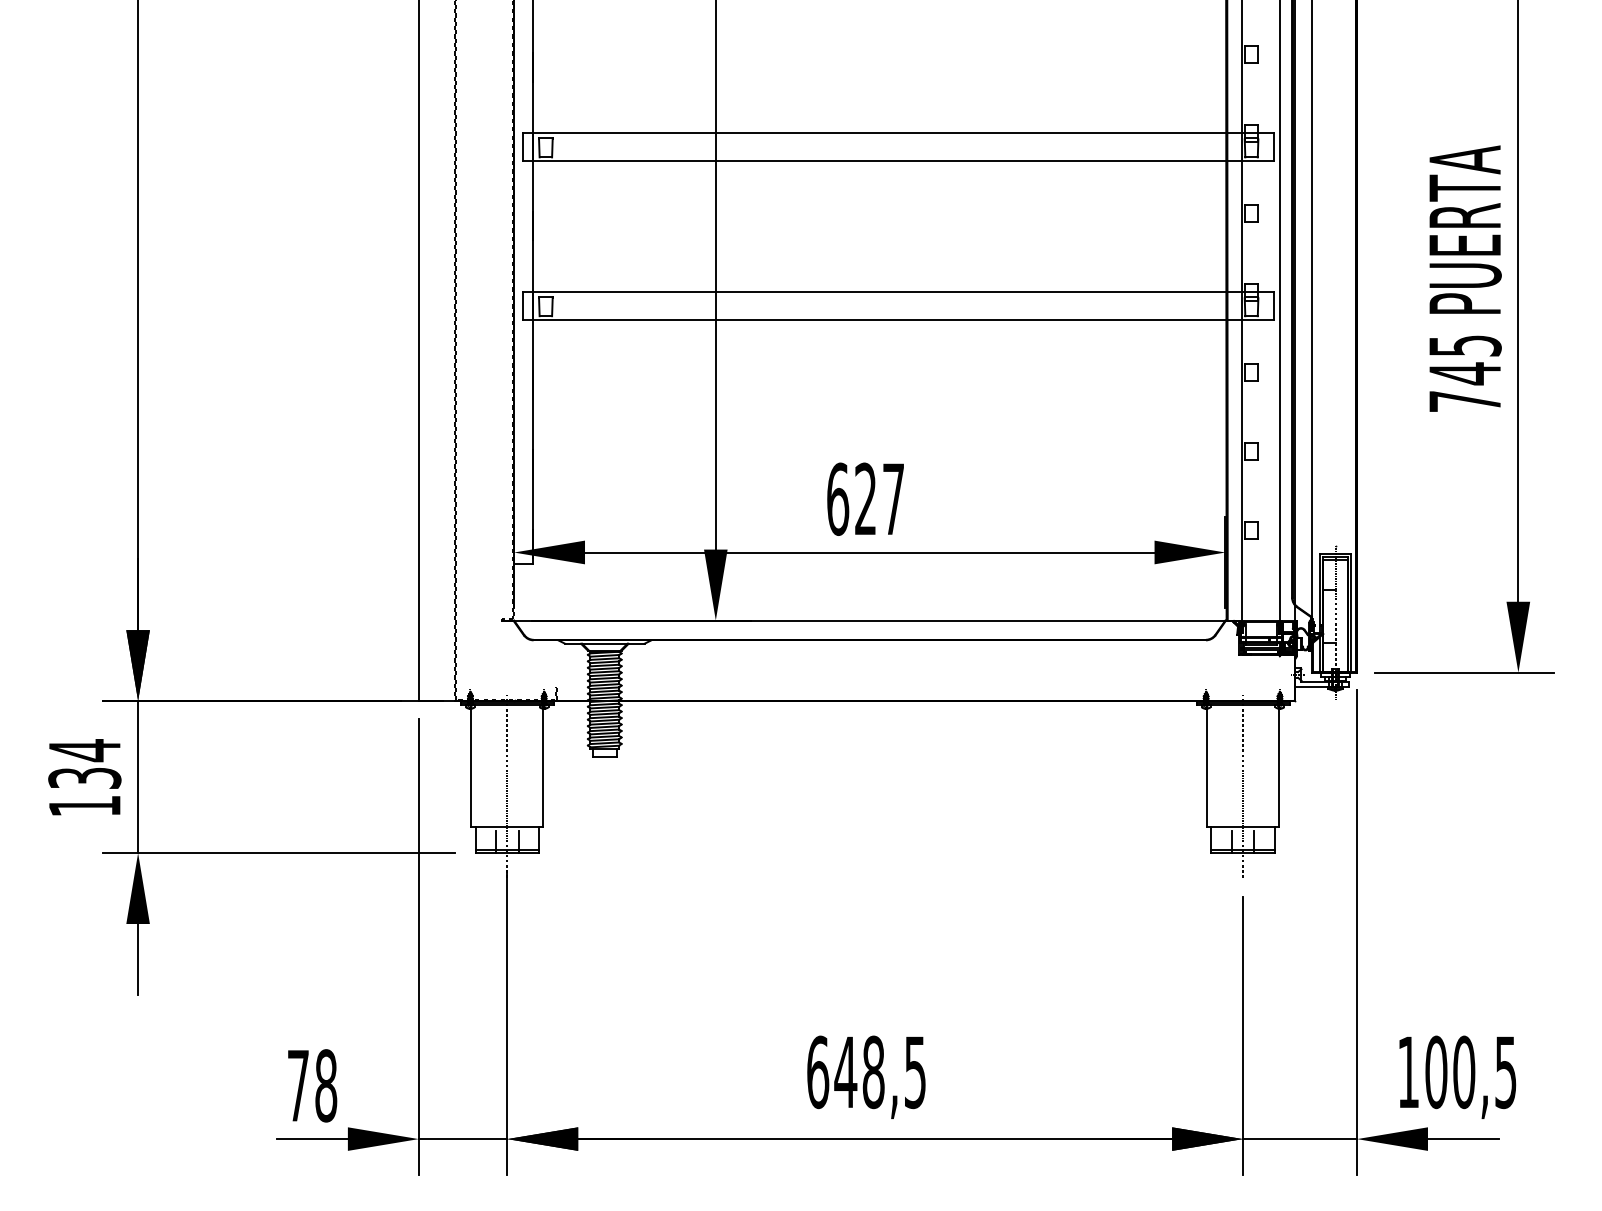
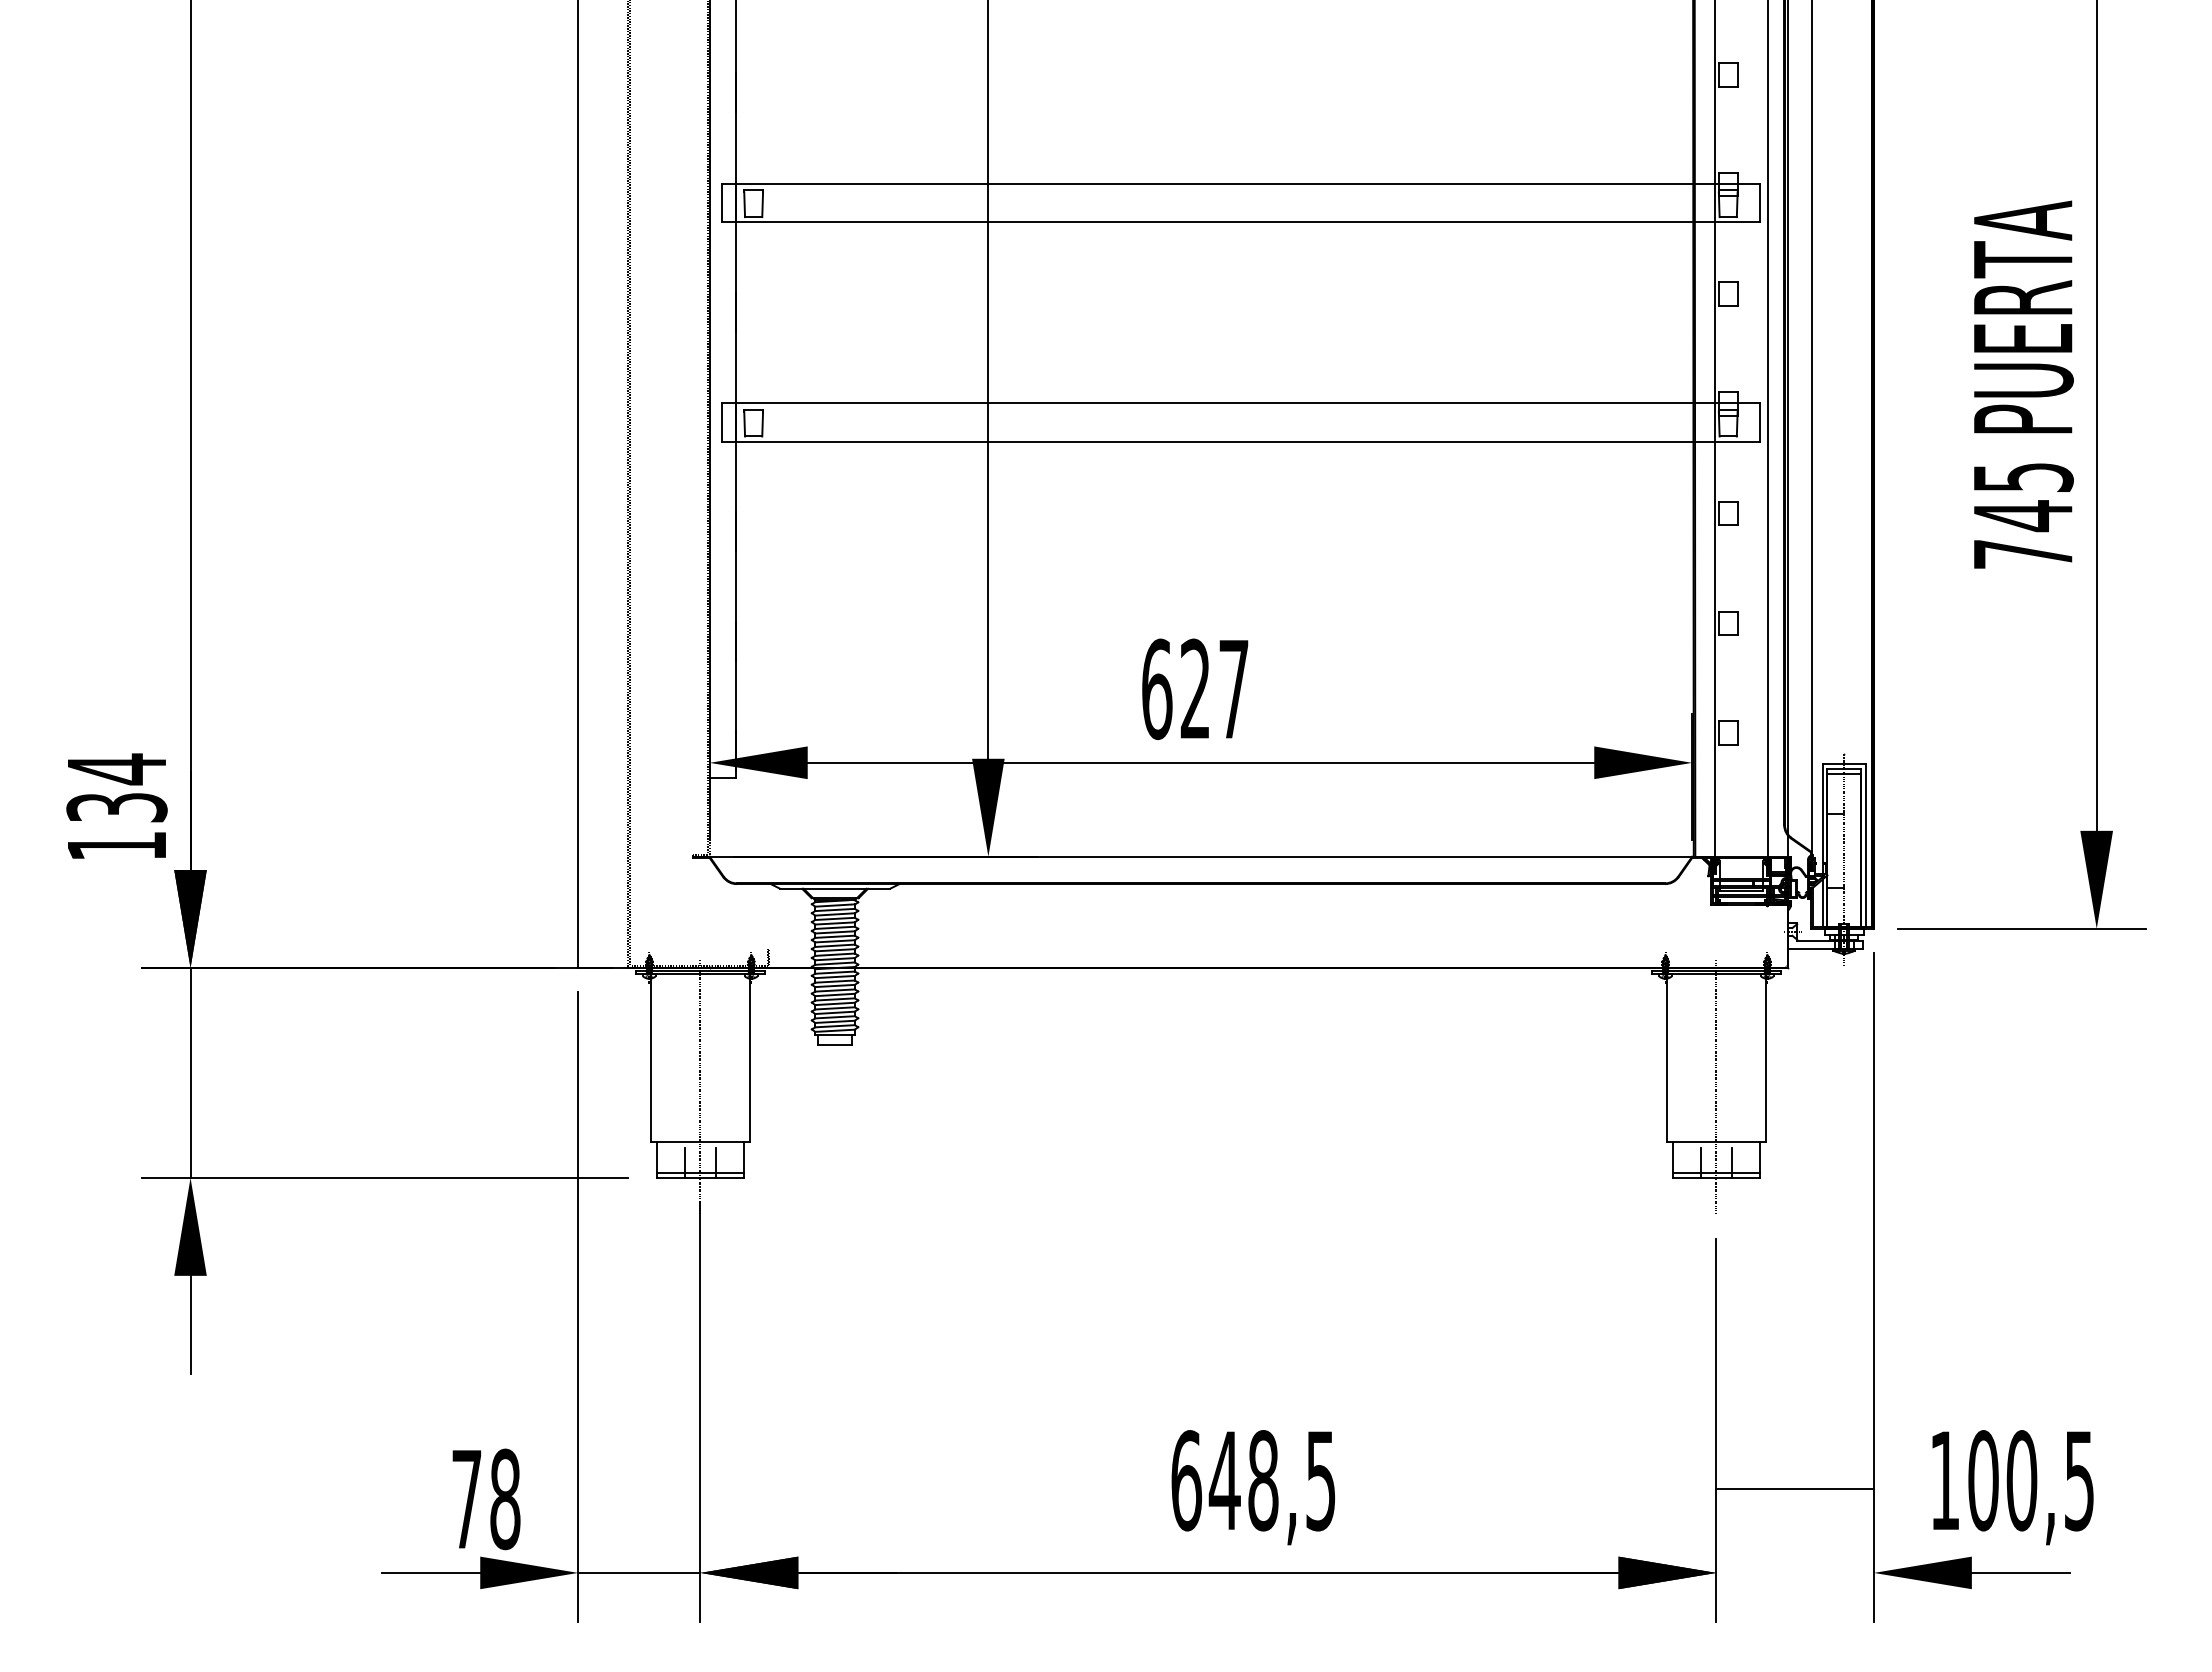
text: (84, 776) -> (116, 805), moved
text: (865, 1077) -> (1252, 1487), moved
text: (312, 1085) -> (486, 1499), moved
line: (1299, 1138) -> (1794, 1488), moved

